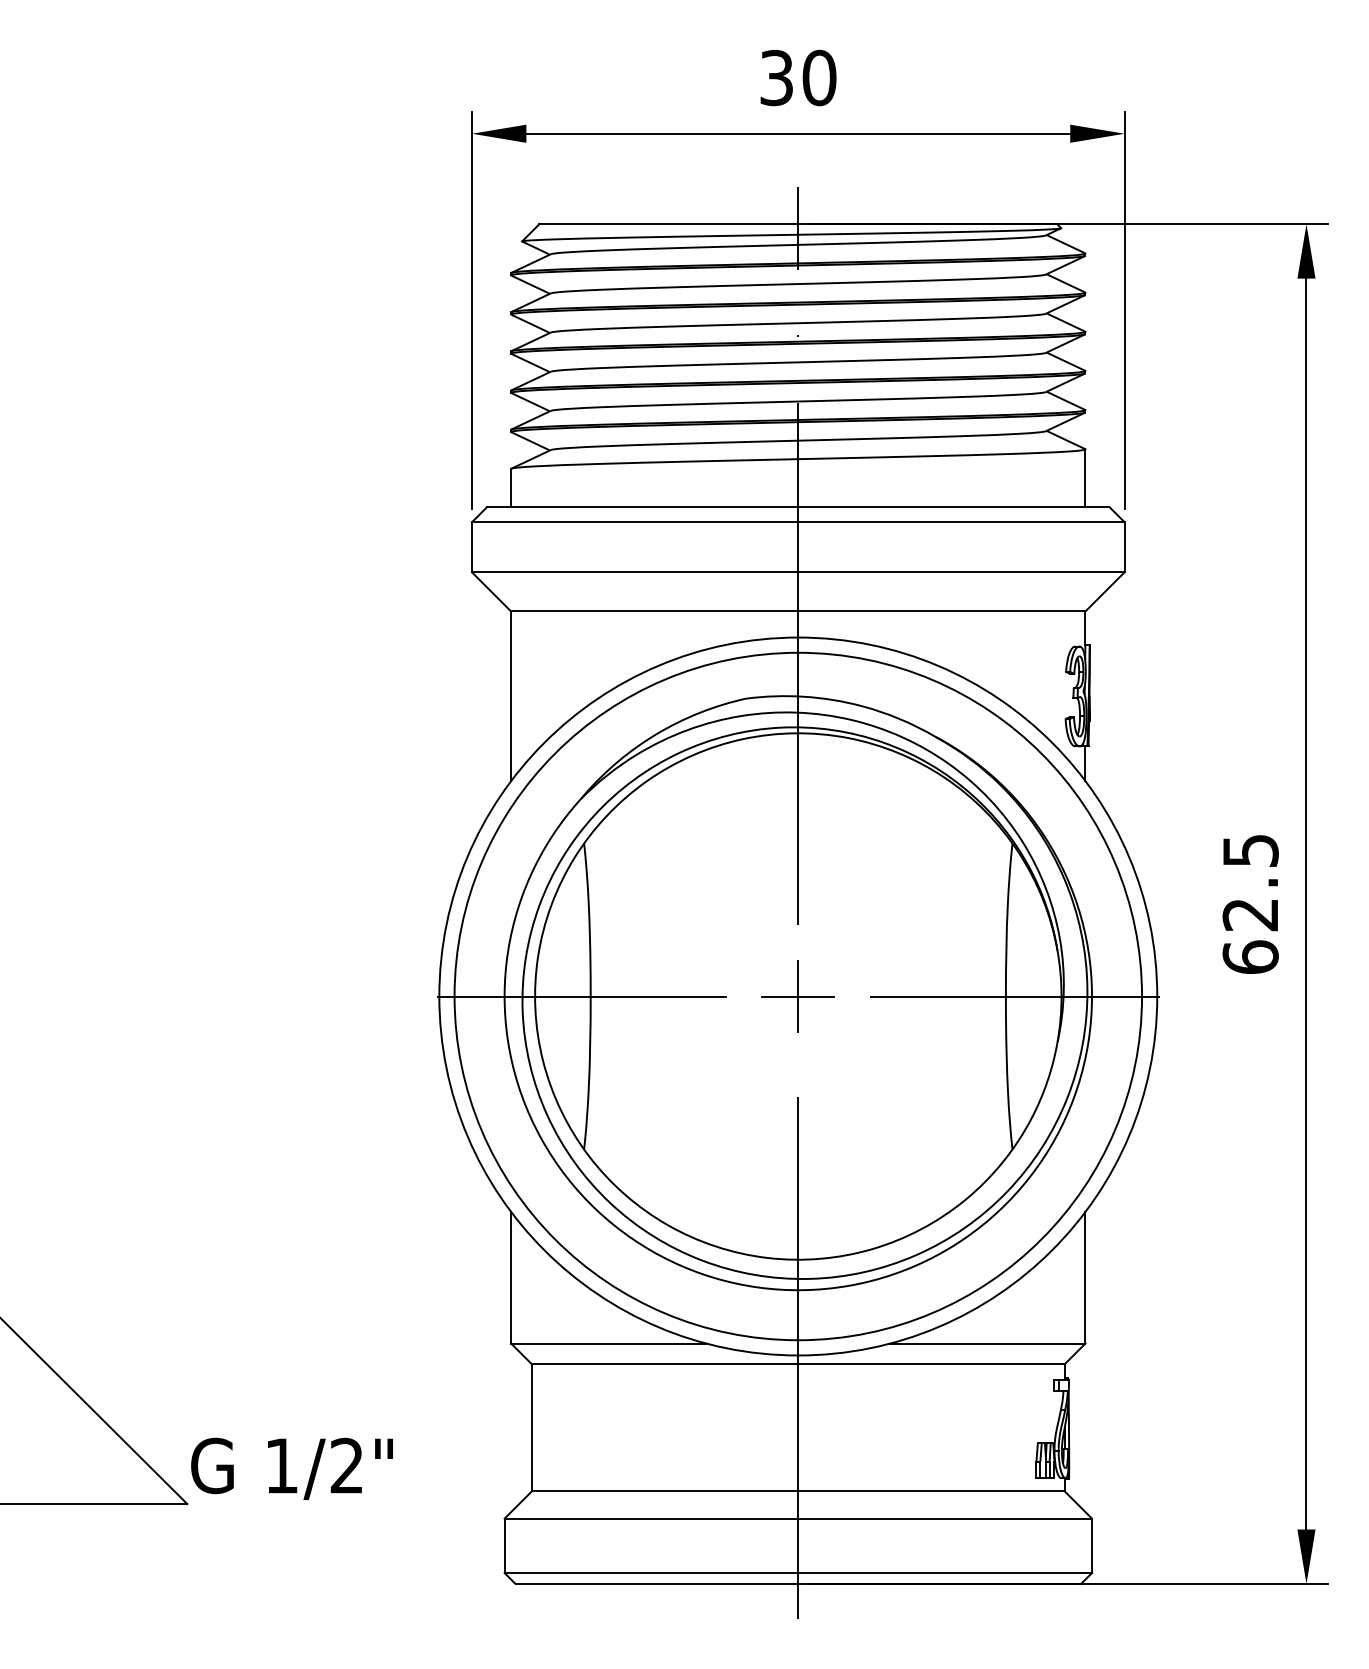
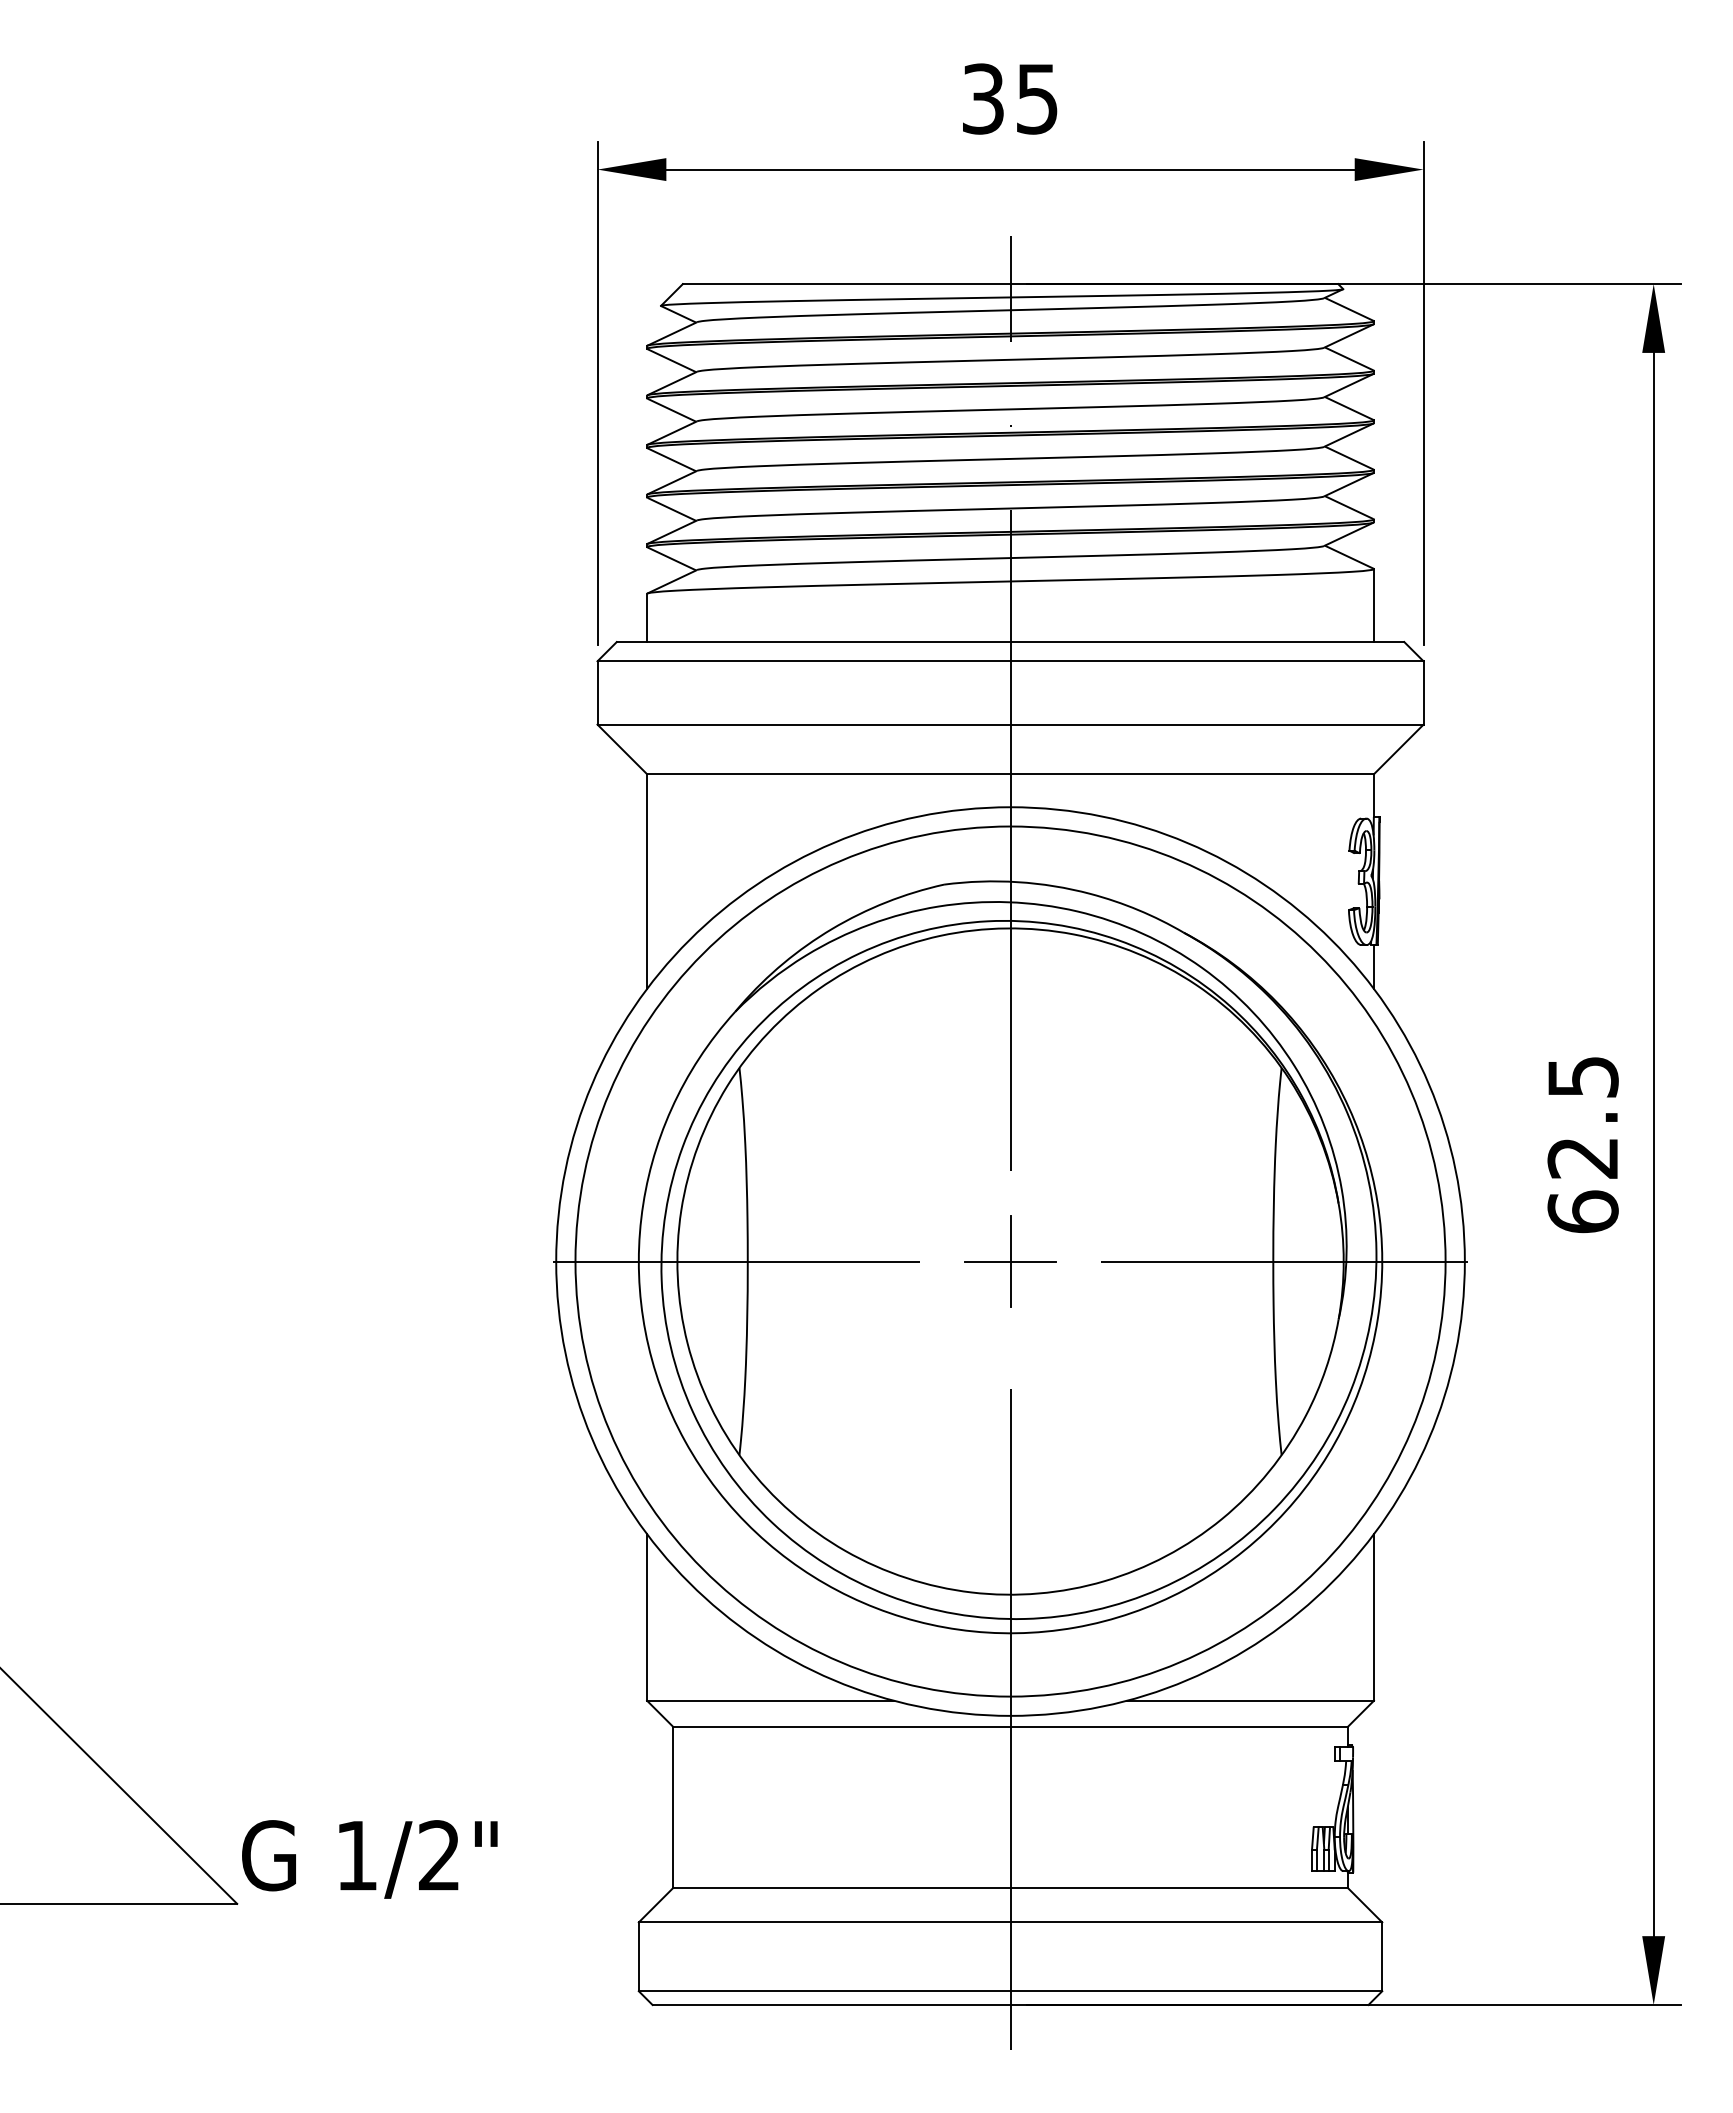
text: (819, 77) -> (1037, 98), 30 -> 35

